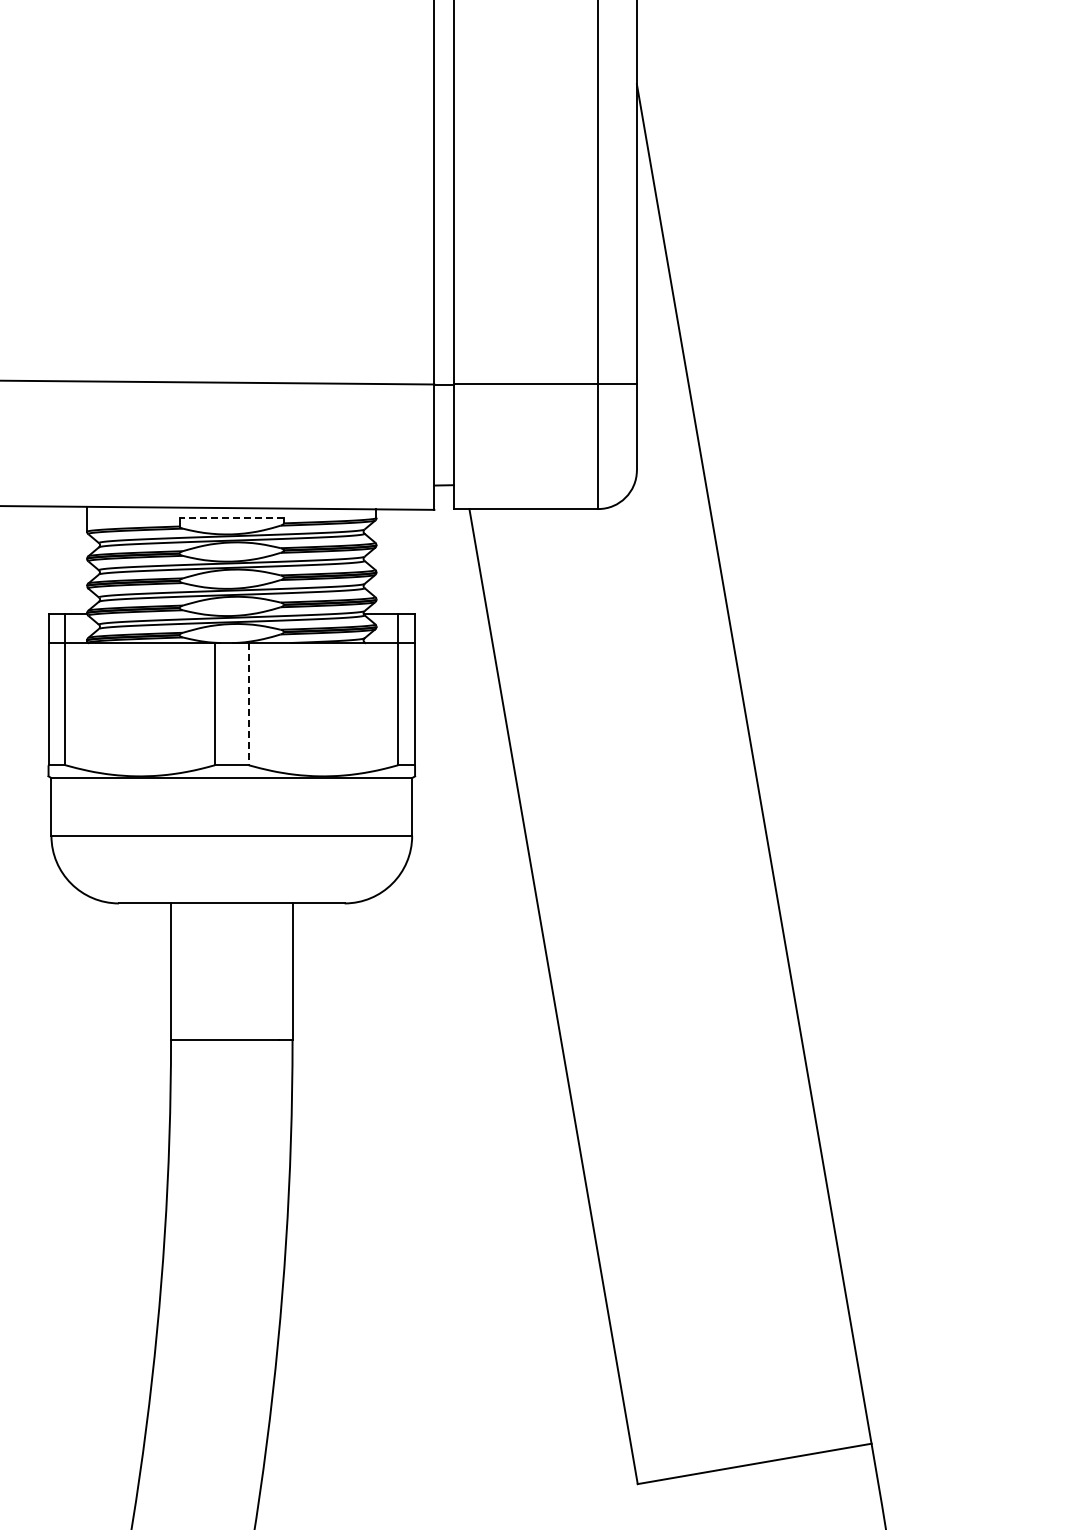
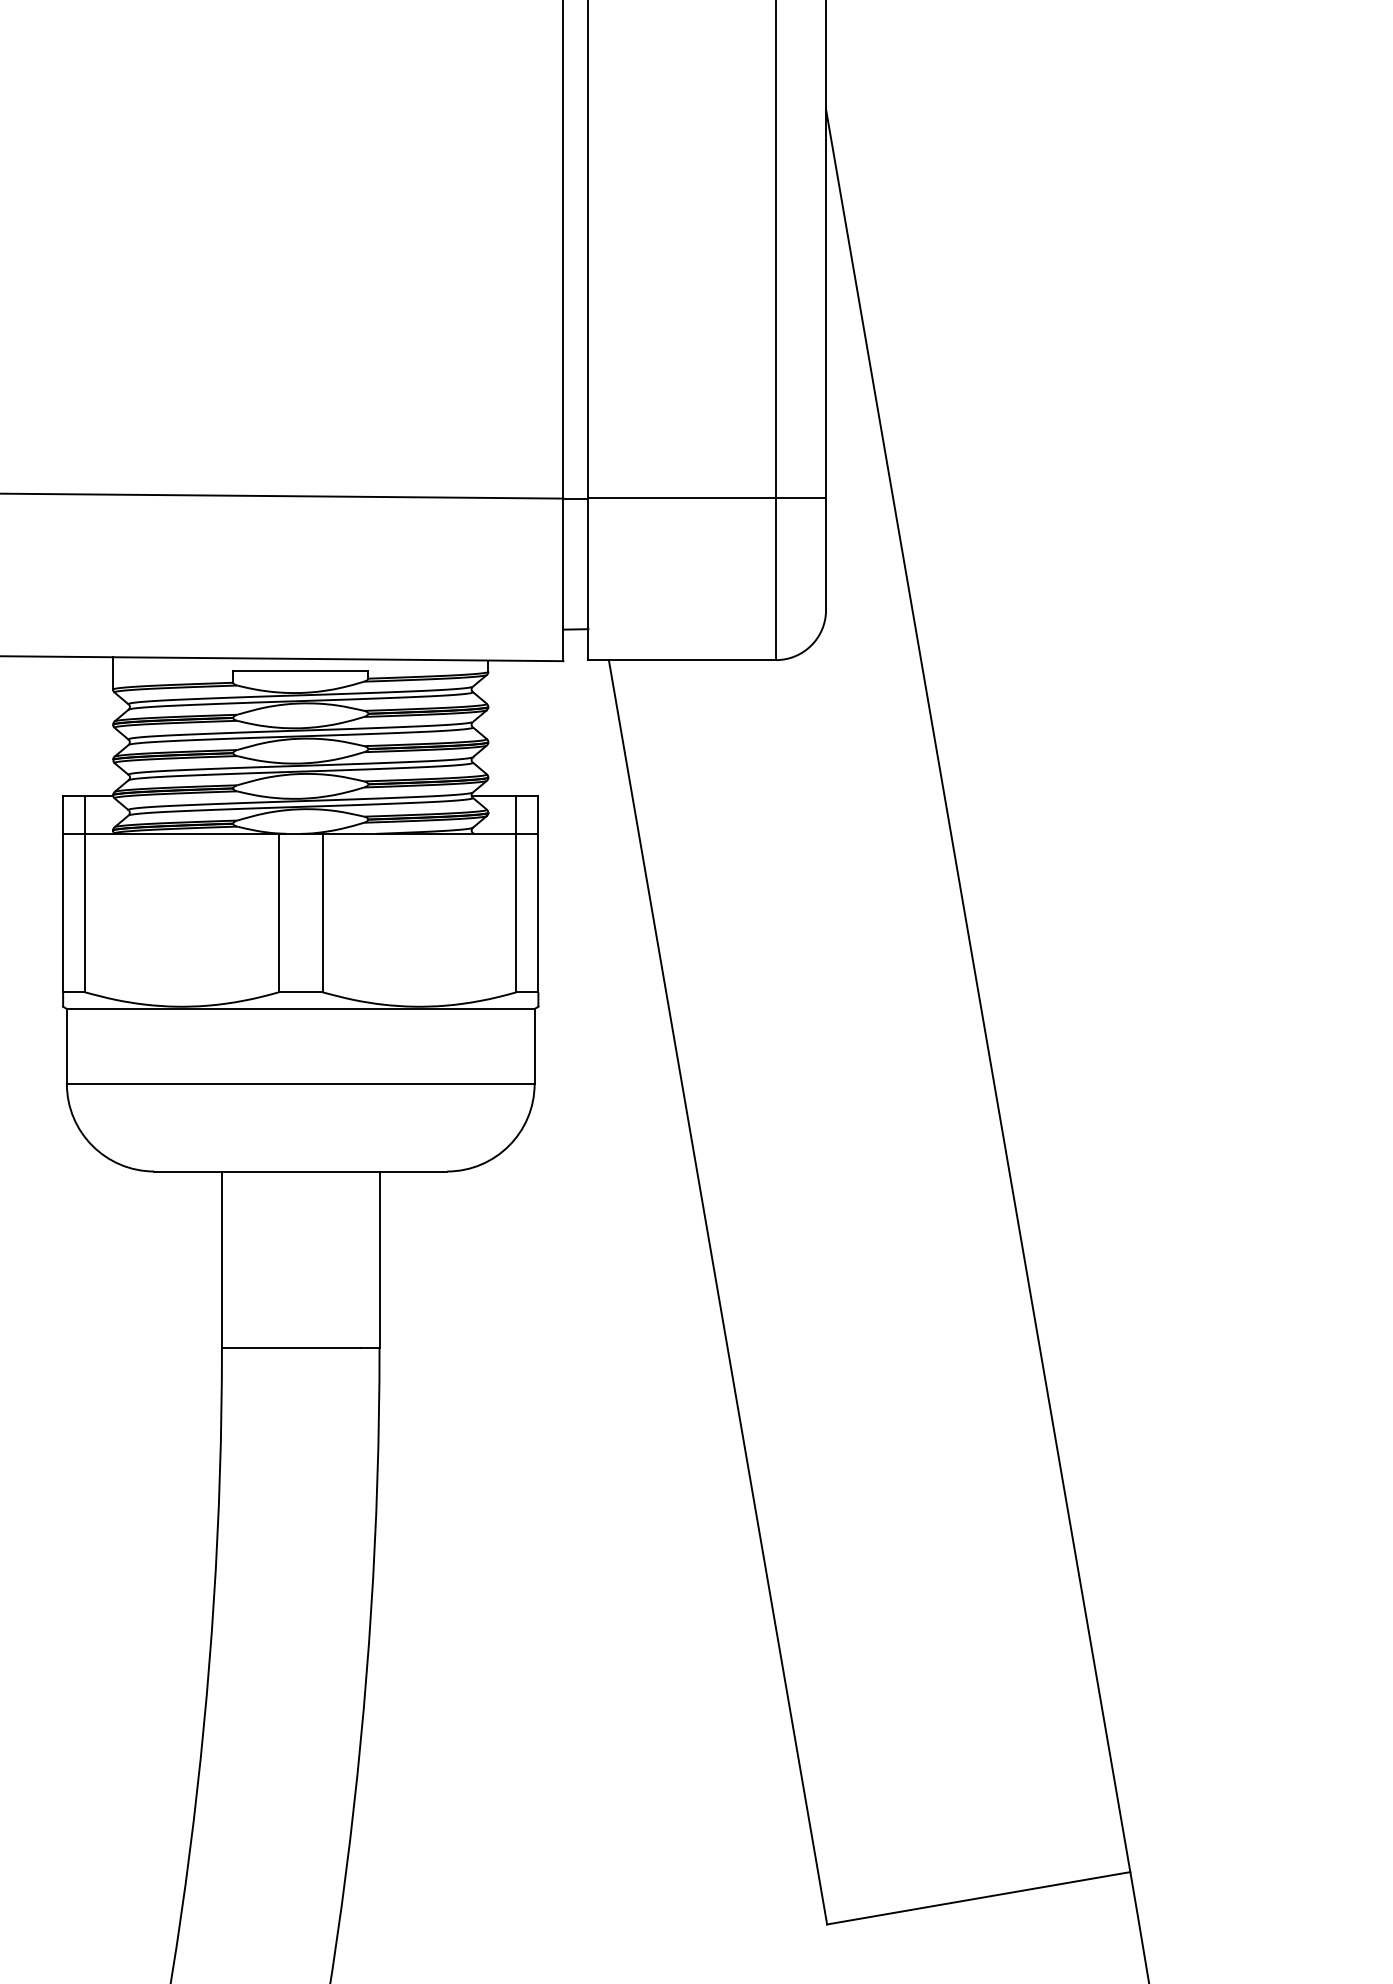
line: (231, 517) -> (300, 671), dashed -> solid
line: (248, 704) -> (322, 913), dashed -> solid

